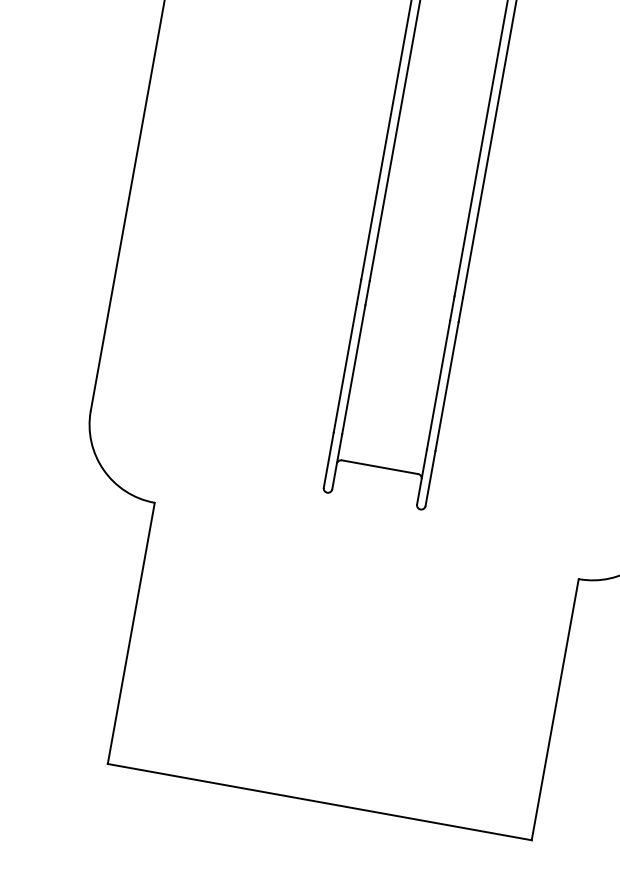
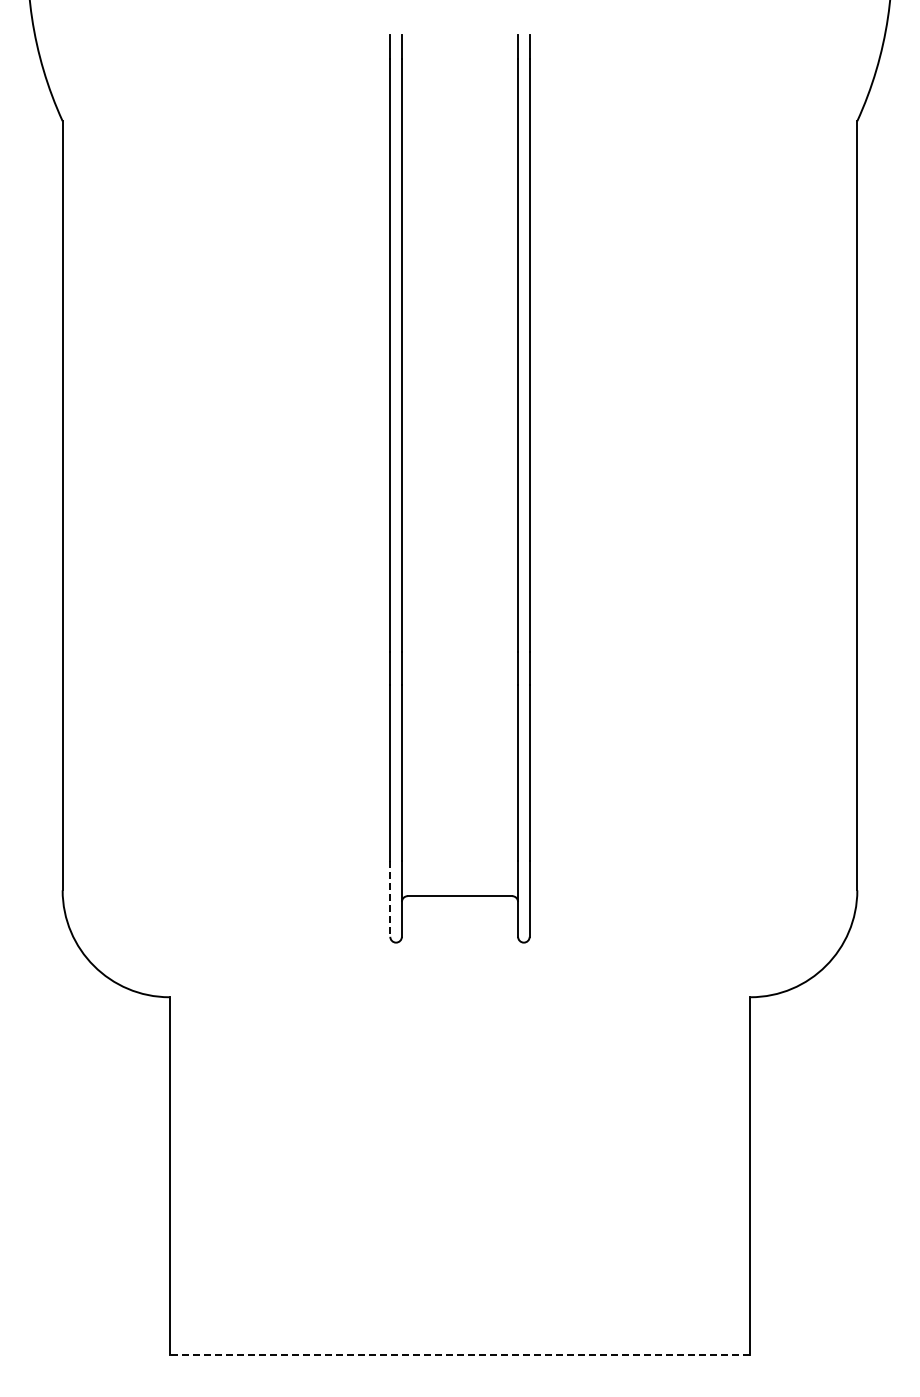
line: (328, 460) -> (390, 899), solid -> dashed
line: (319, 802) -> (459, 1355), solid -> dashed

